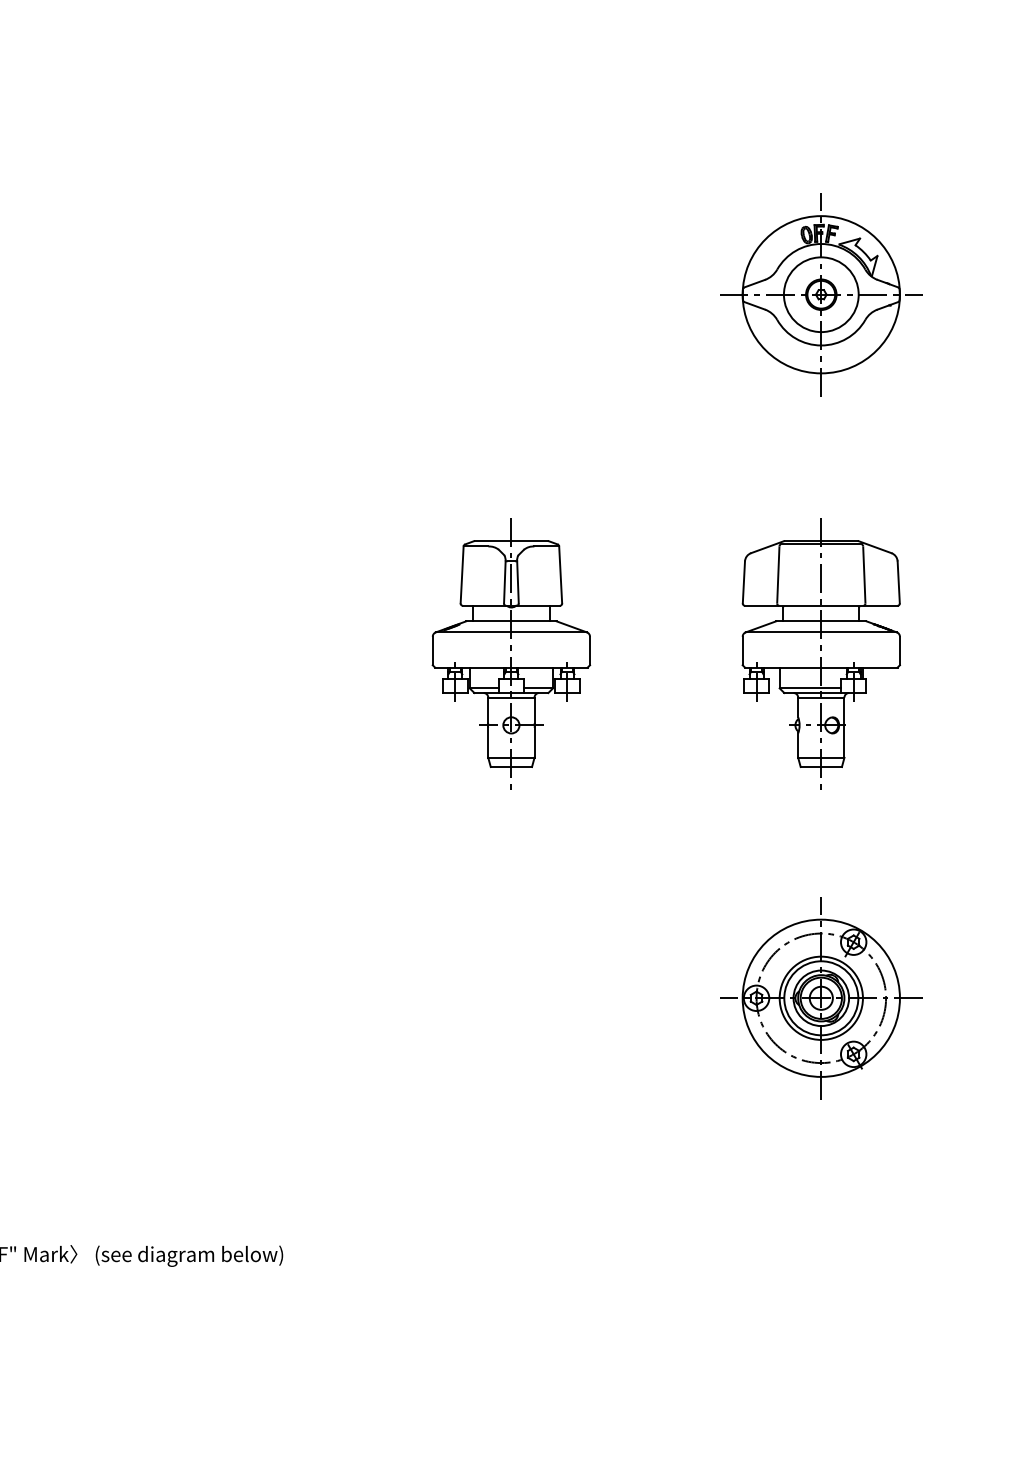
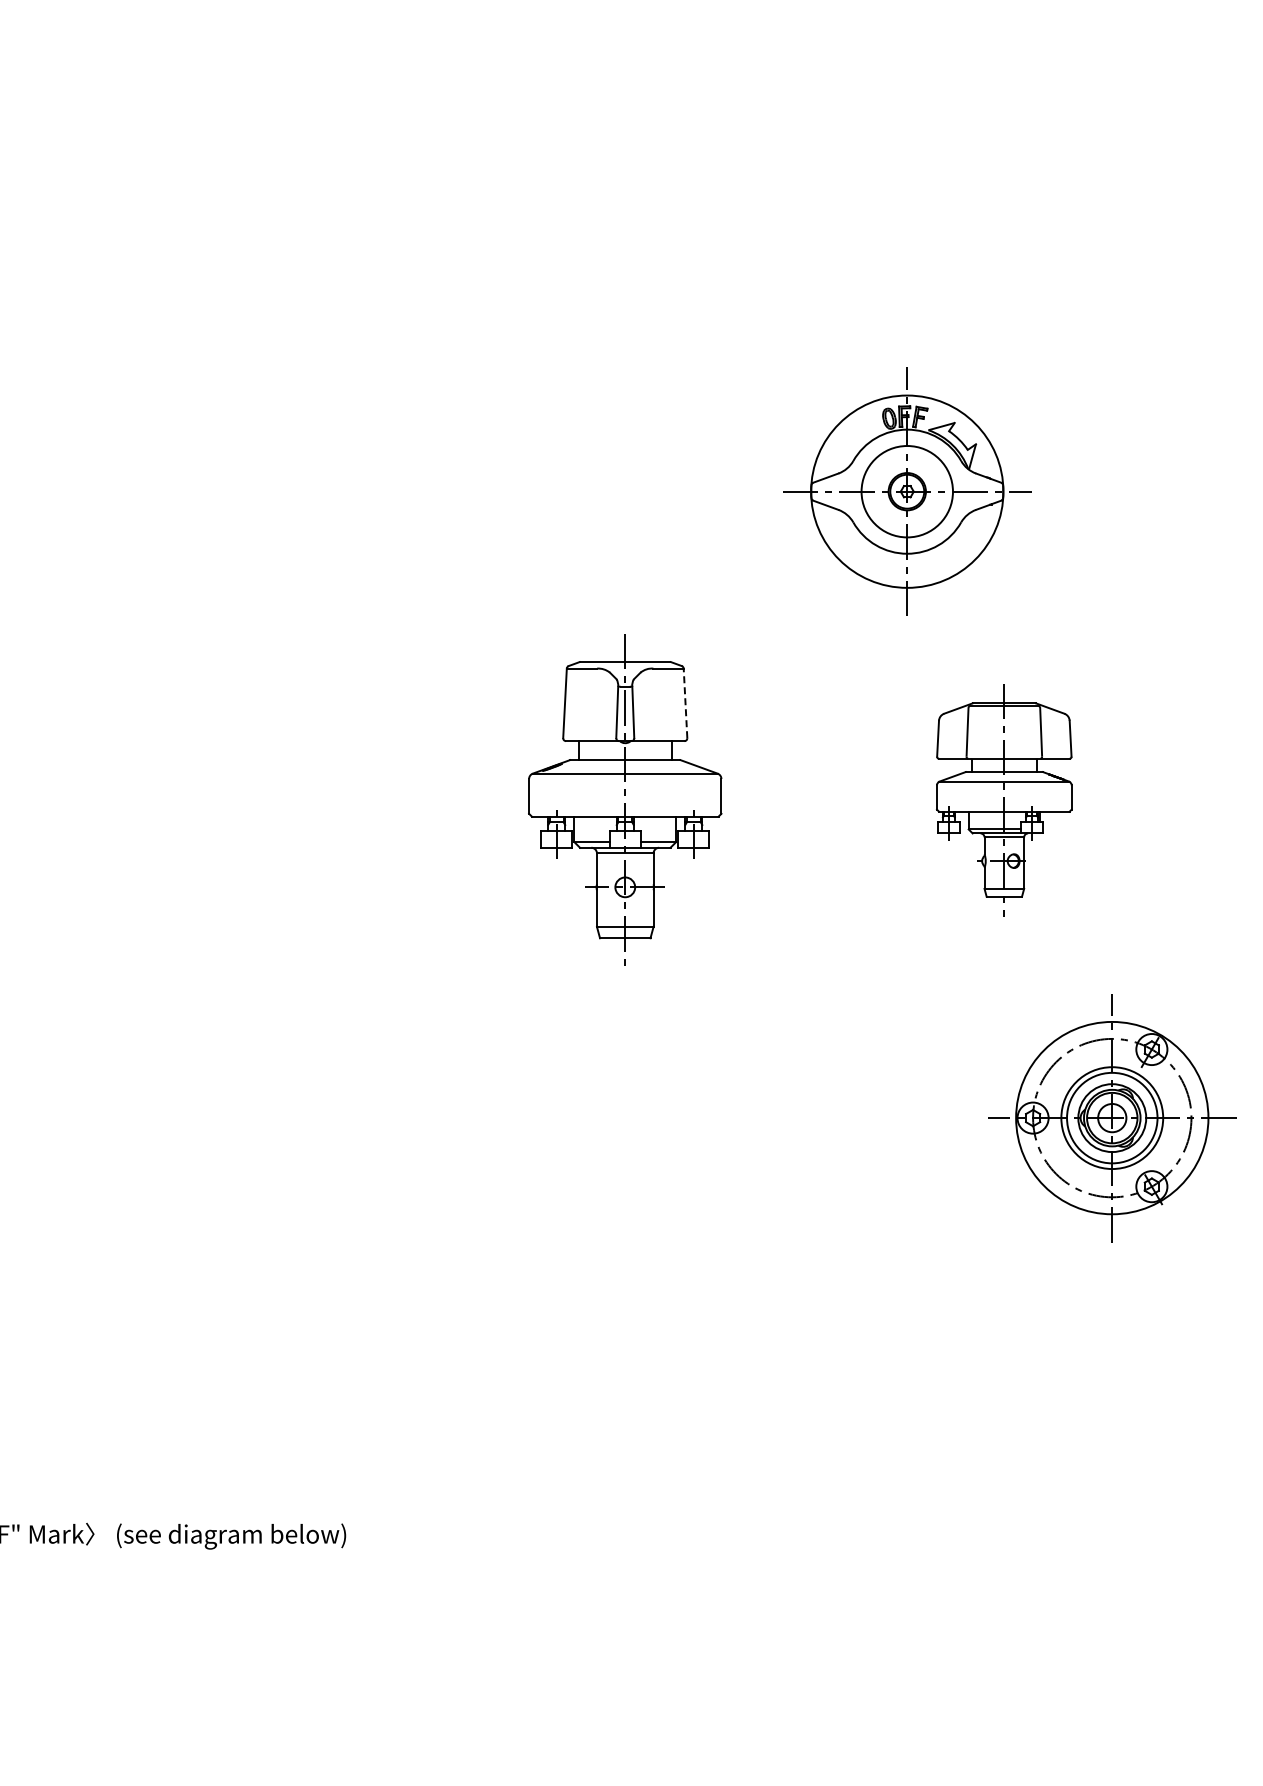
part: (821, 294) -> (907, 491), moved
line: (560, 575) -> (685, 703), solid -> dashed
part: (821, 653) -> (1004, 799), size x0.7
part: (821, 998) -> (1112, 1118), moved

